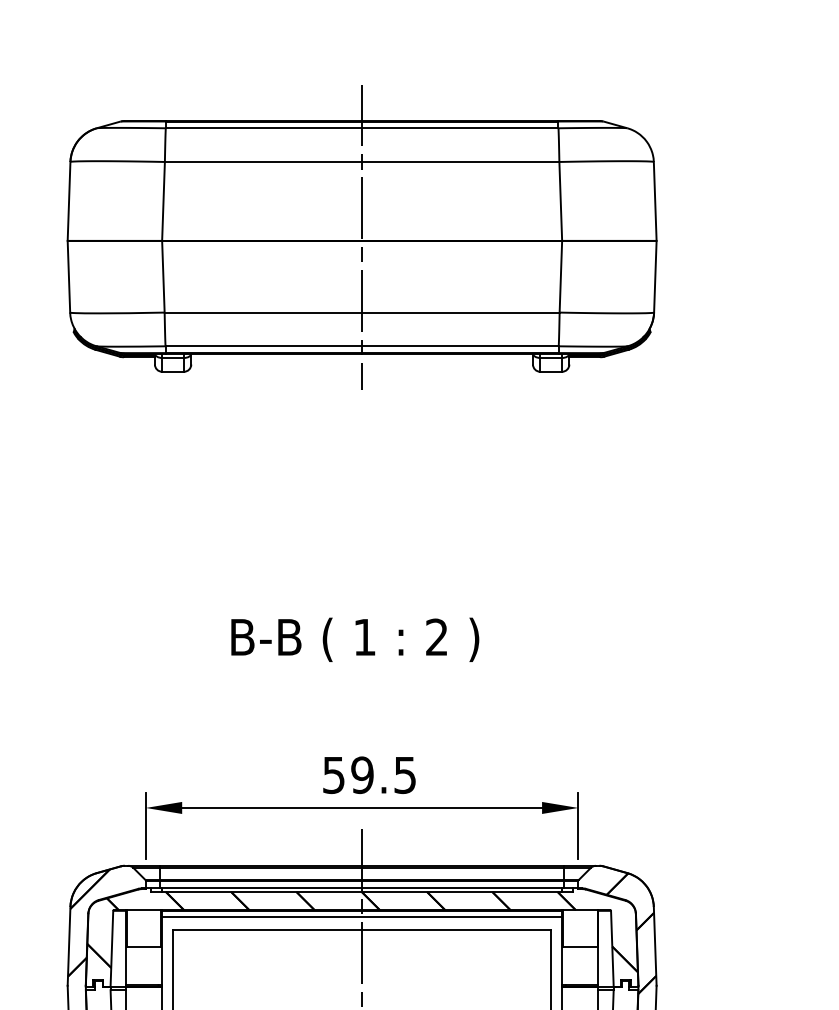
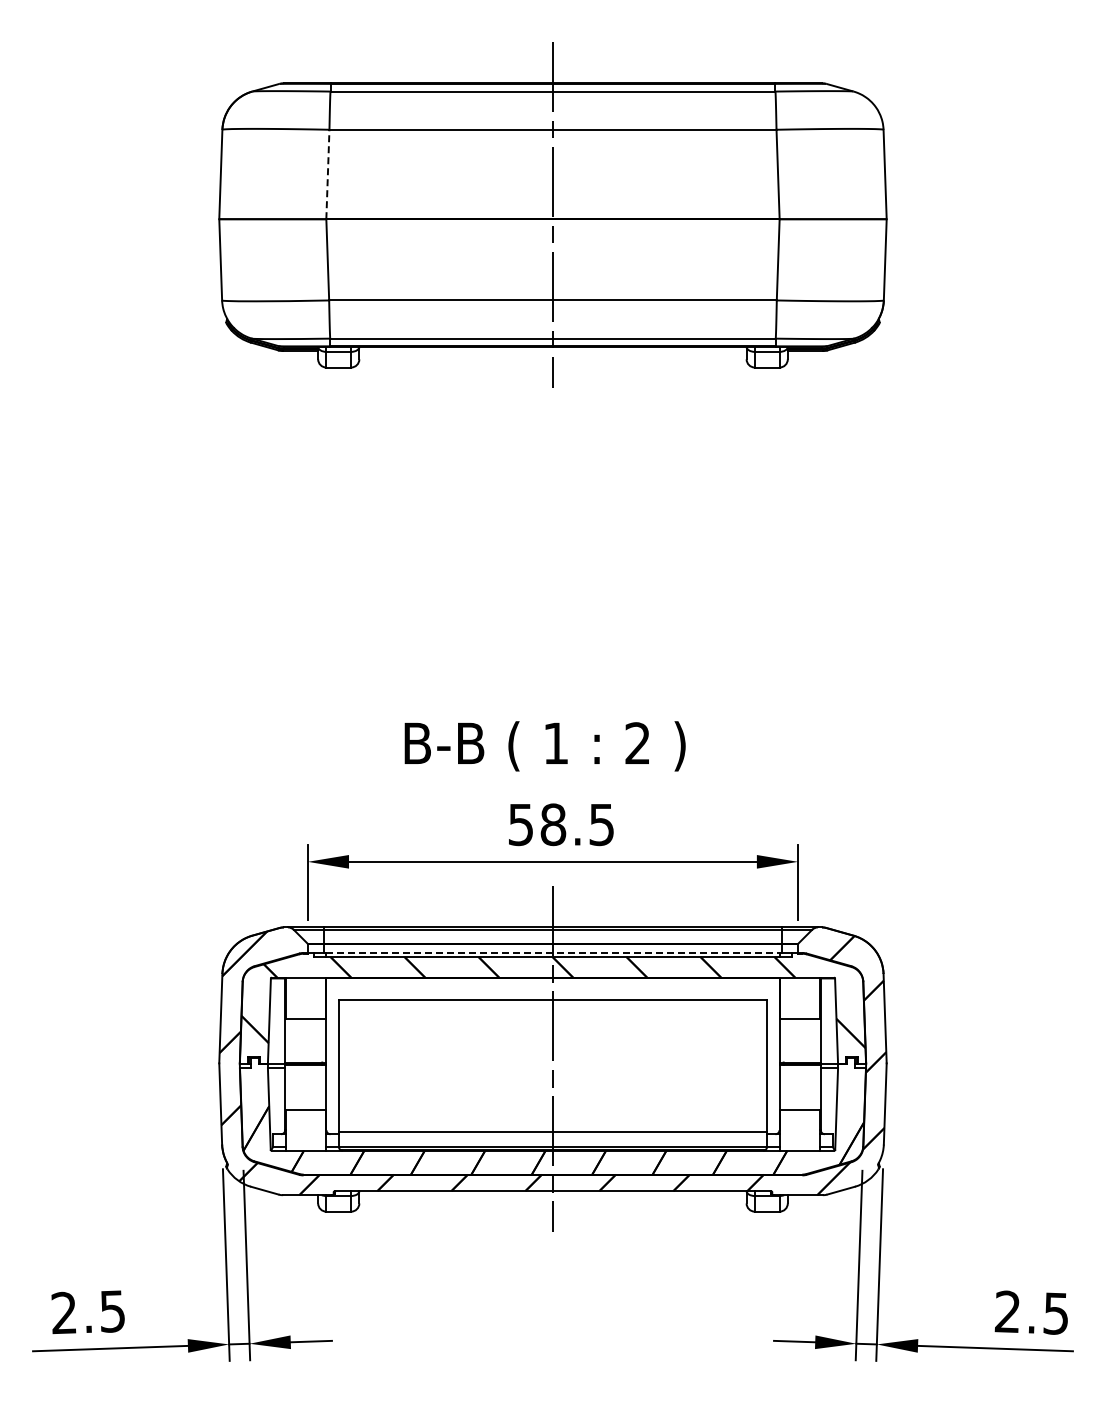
line: (163, 201) -> (327, 174), solid -> dashed
text: (354, 640) -> (544, 746), moved
text: (362, 775) -> (553, 824), 59.5 -> 58.5
line: (361, 887) -> (552, 952), solid -> dashed
line: (361, 917) -> (552, 985), removed

